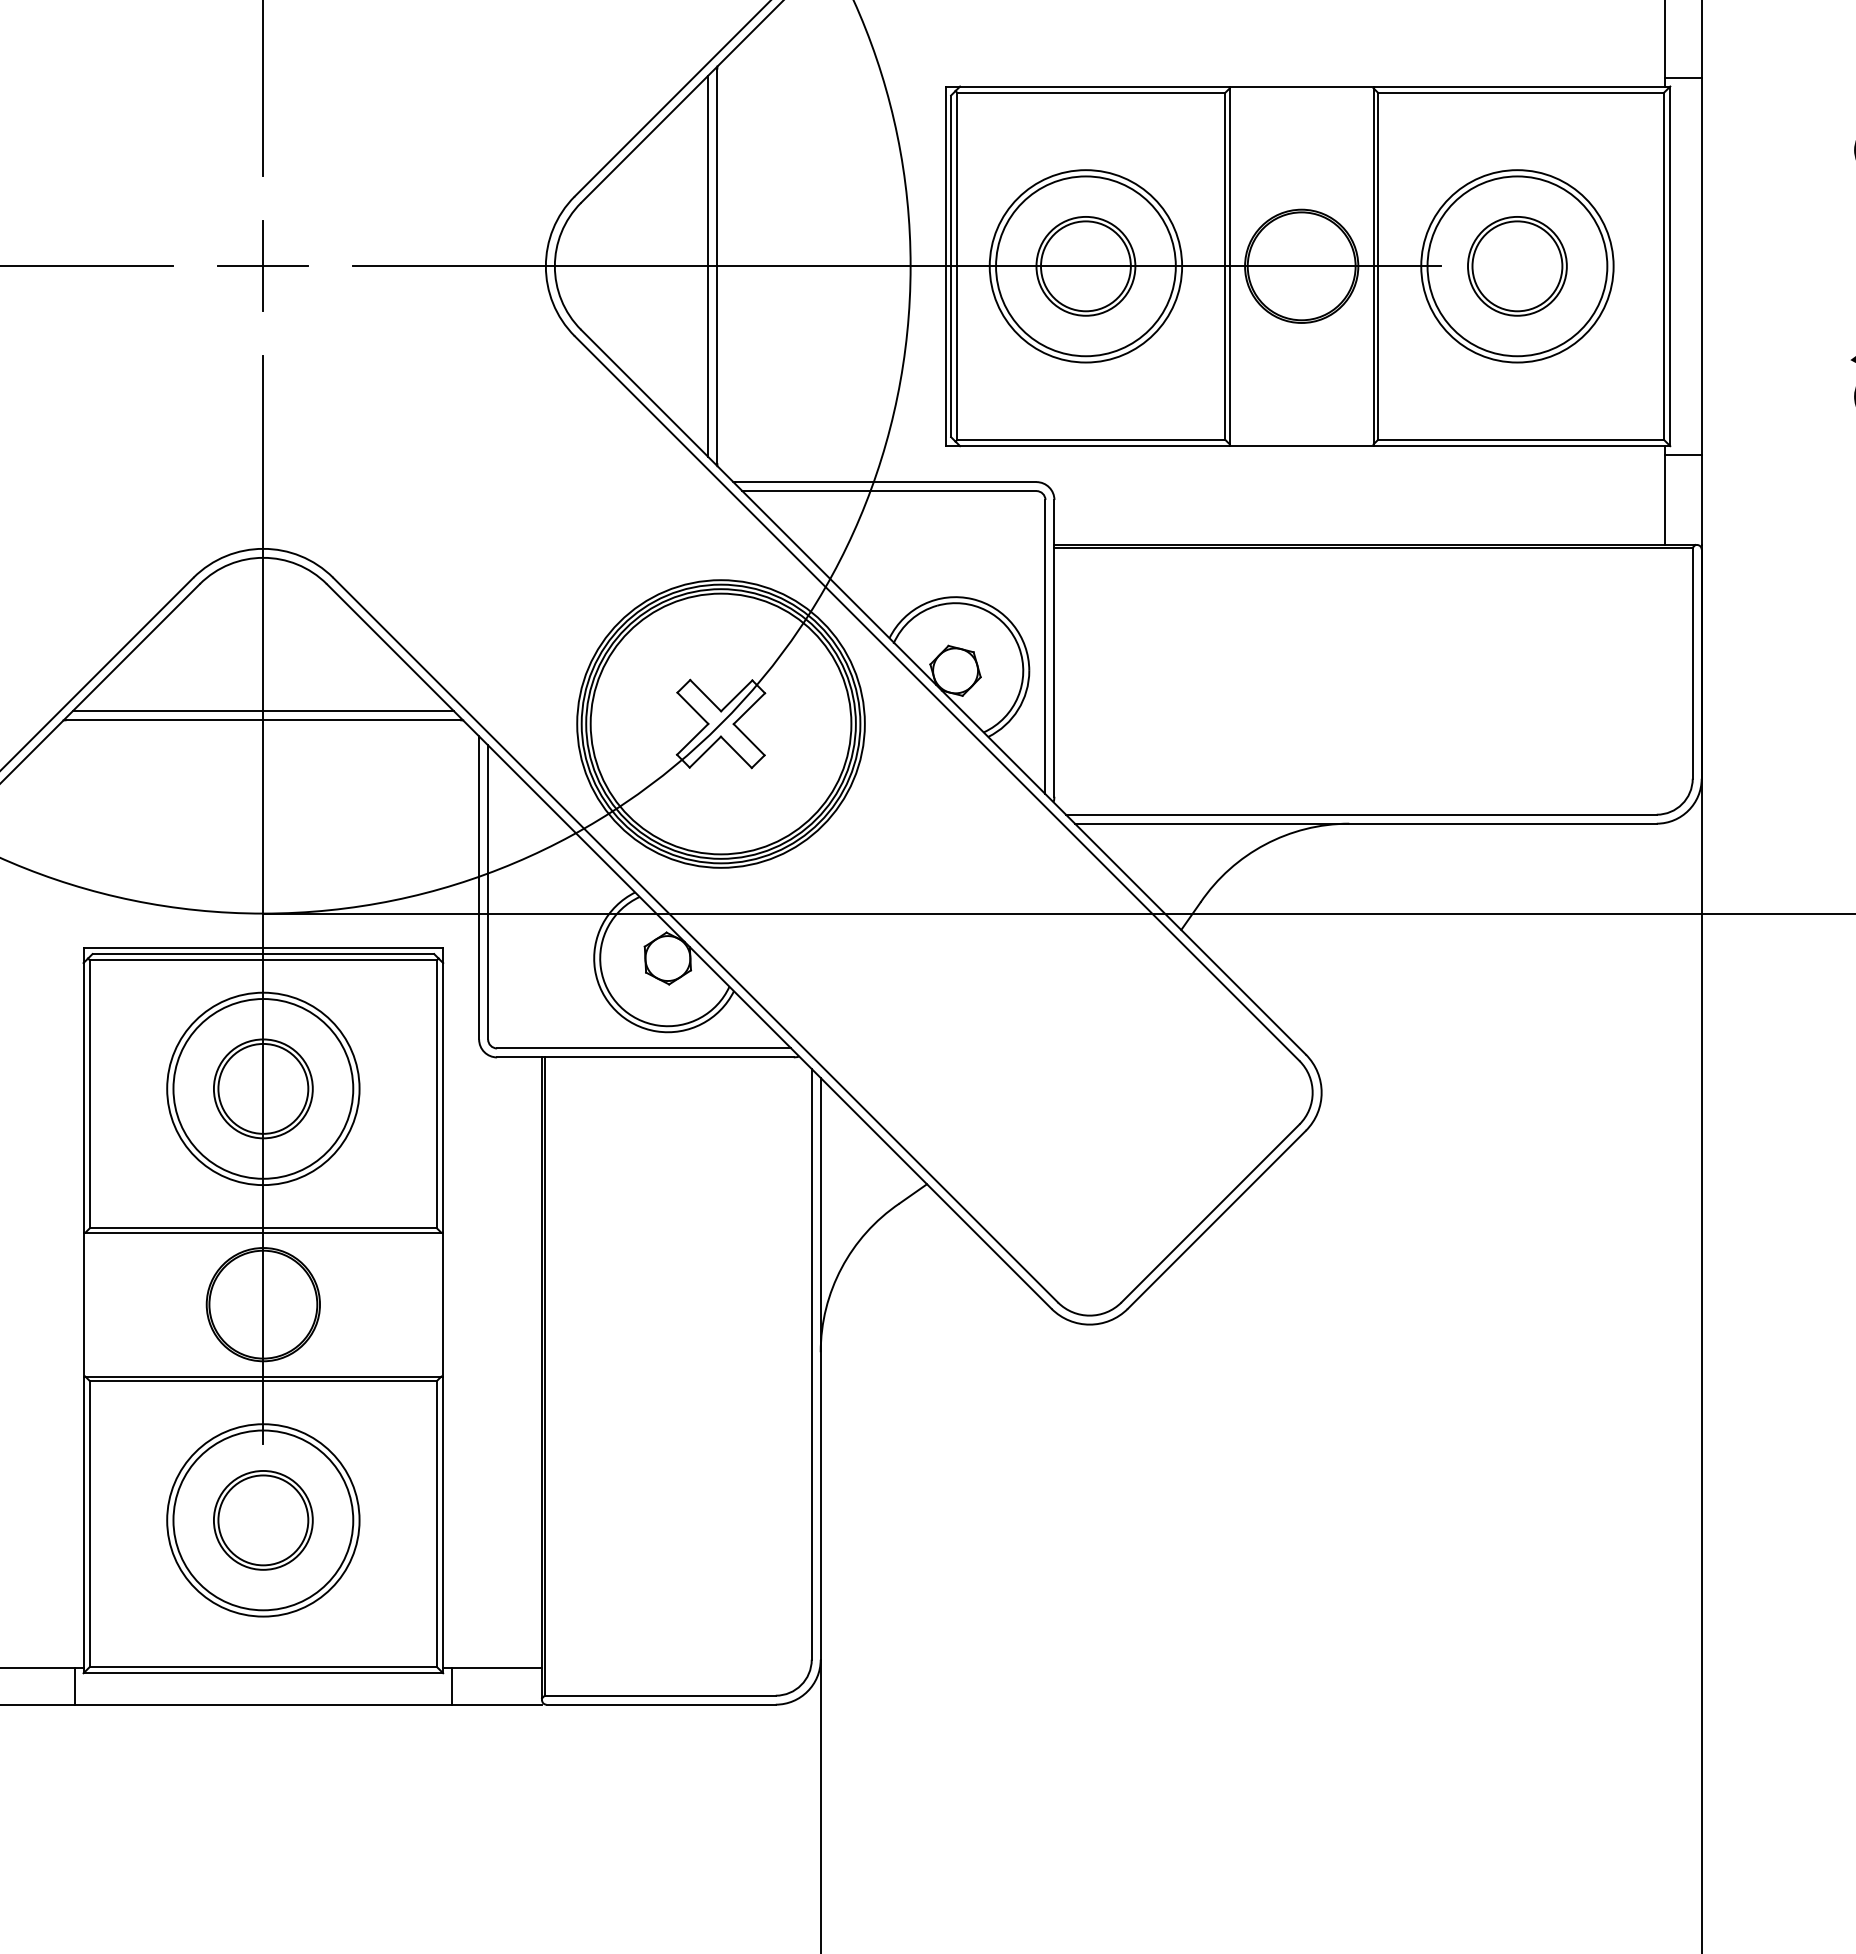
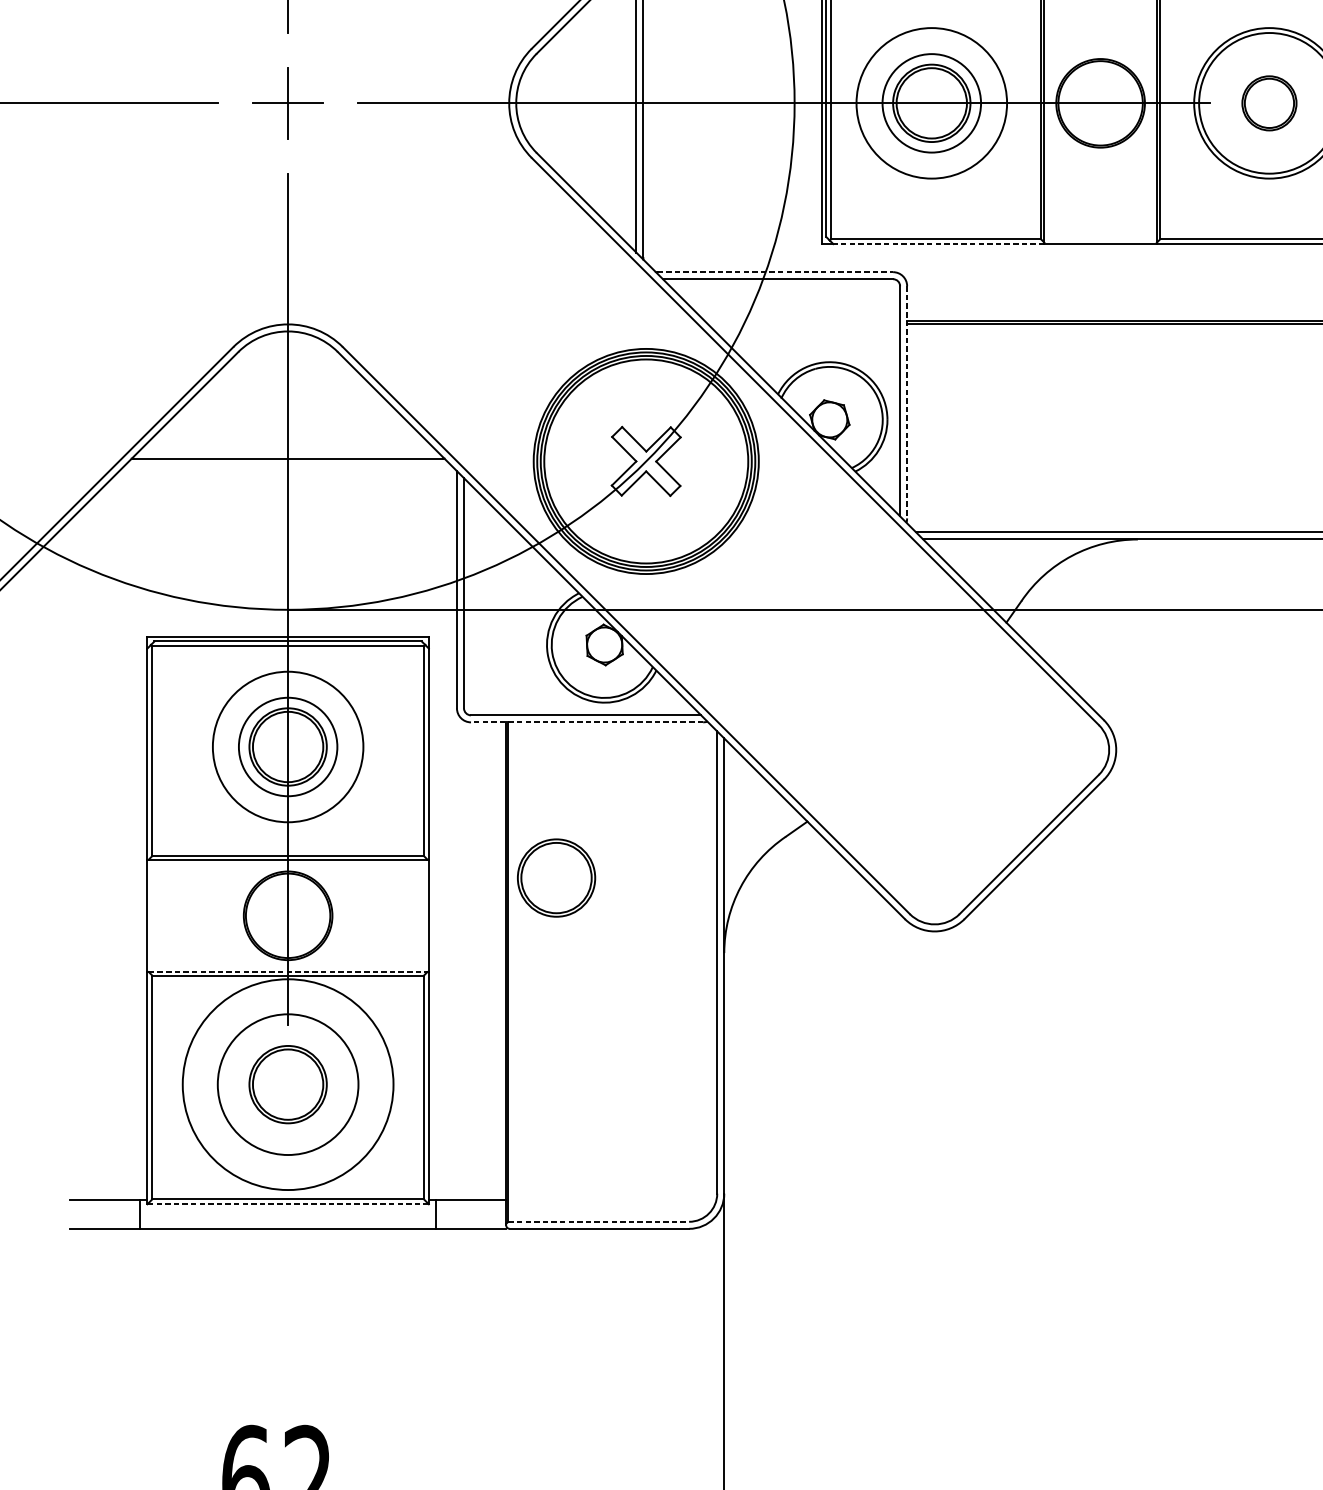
circle: (1085, 266) -> (931, 103), size x0.7
part: (1517, 266) -> (1269, 103), size x0.7
line: (1094, 446) -> (938, 244), solid -> dashed
line: (885, 482) -> (774, 272), solid -> dashed
line: (1054, 648) -> (907, 402), solid -> dashed
line: (263, 711) -> (288, 451), removed
line: (644, 1057) -> (586, 722), solid -> dashed
circle: (263, 1088) -> (288, 746), size x0.7
part: (606, 1256) -> (556, 878), added
line: (263, 1376) -> (288, 972), solid -> dashed
circle: (263, 1520) -> (288, 1084), size x1.4
line: (263, 1673) -> (288, 1204), solid -> dashed
line: (660, 1695) -> (598, 1221), solid -> dashed

